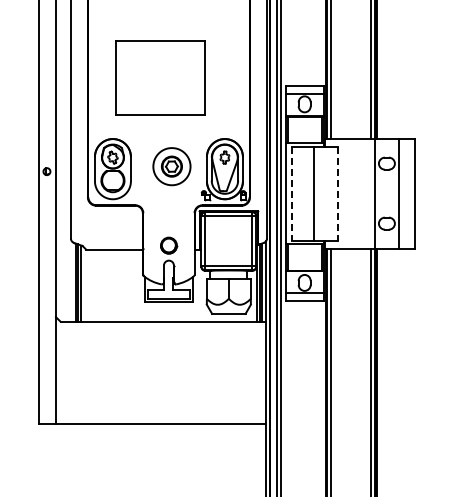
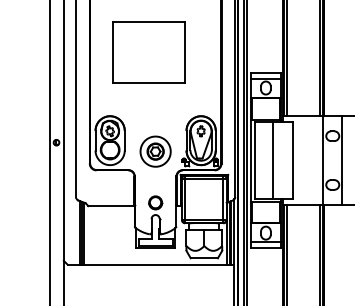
part: (160, 77) -> (148, 52), moved
part: (171, 166) -> (155, 151), moved
line: (291, 193) -> (255, 160), dashed -> solid
line: (338, 193) -> (293, 160), dashed -> solid

